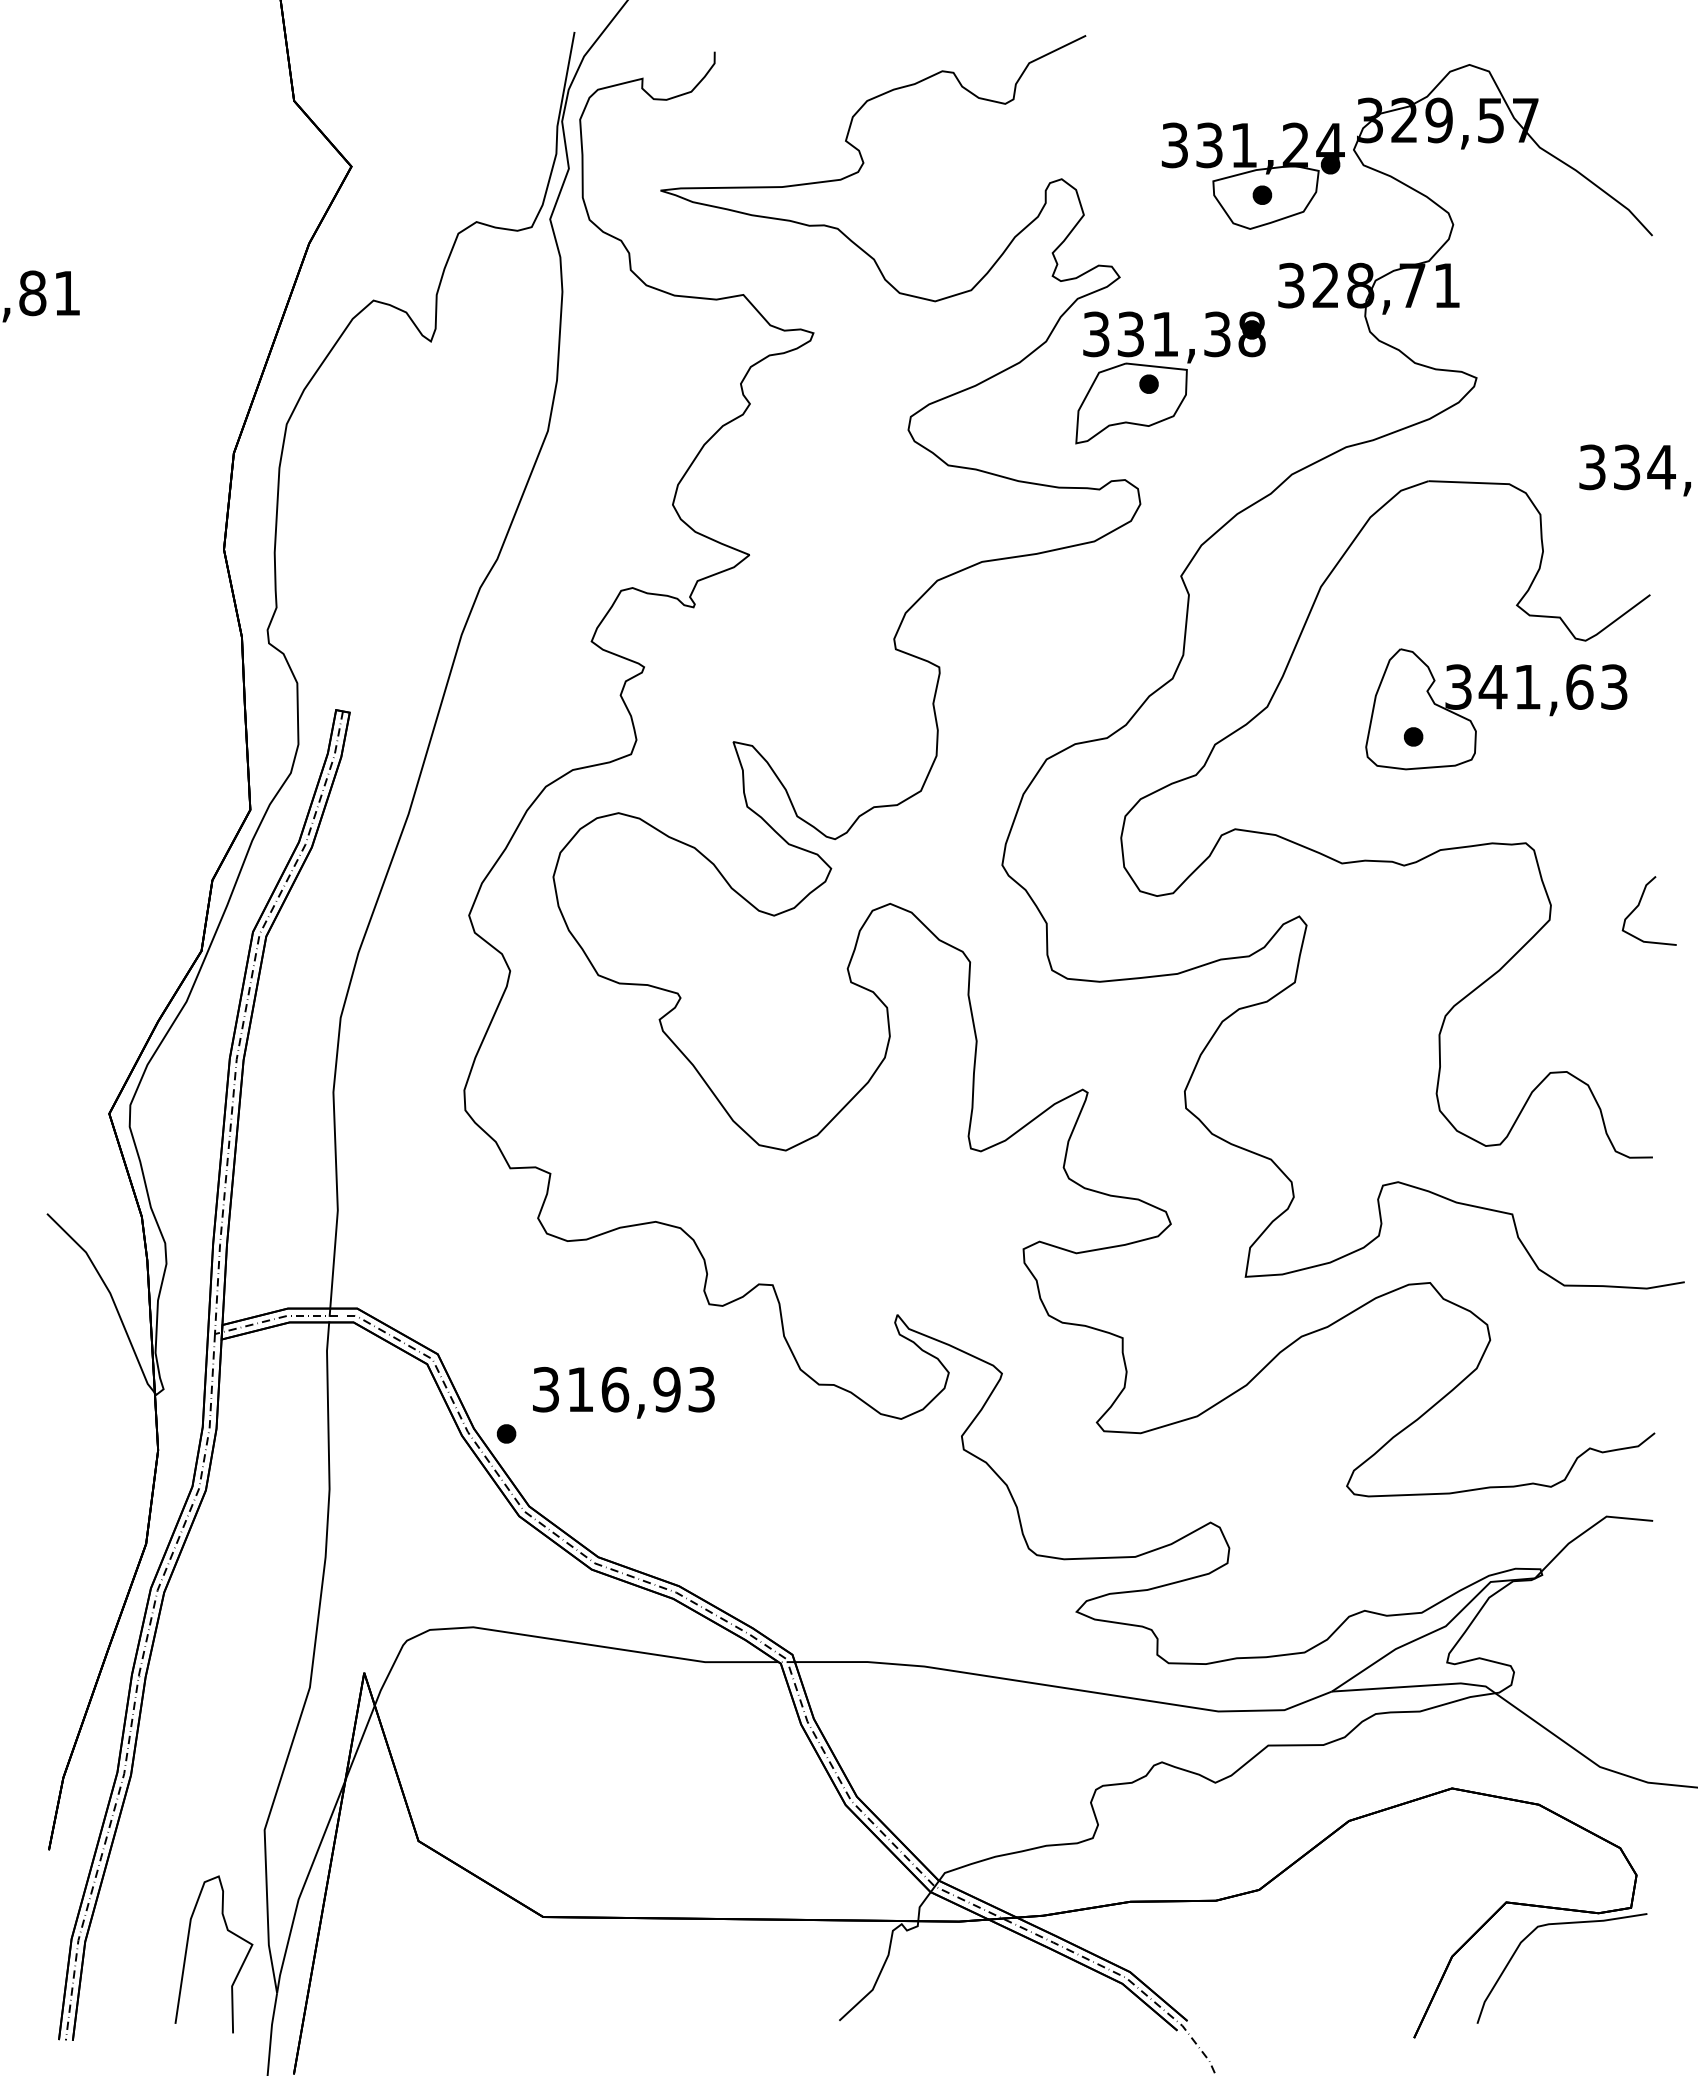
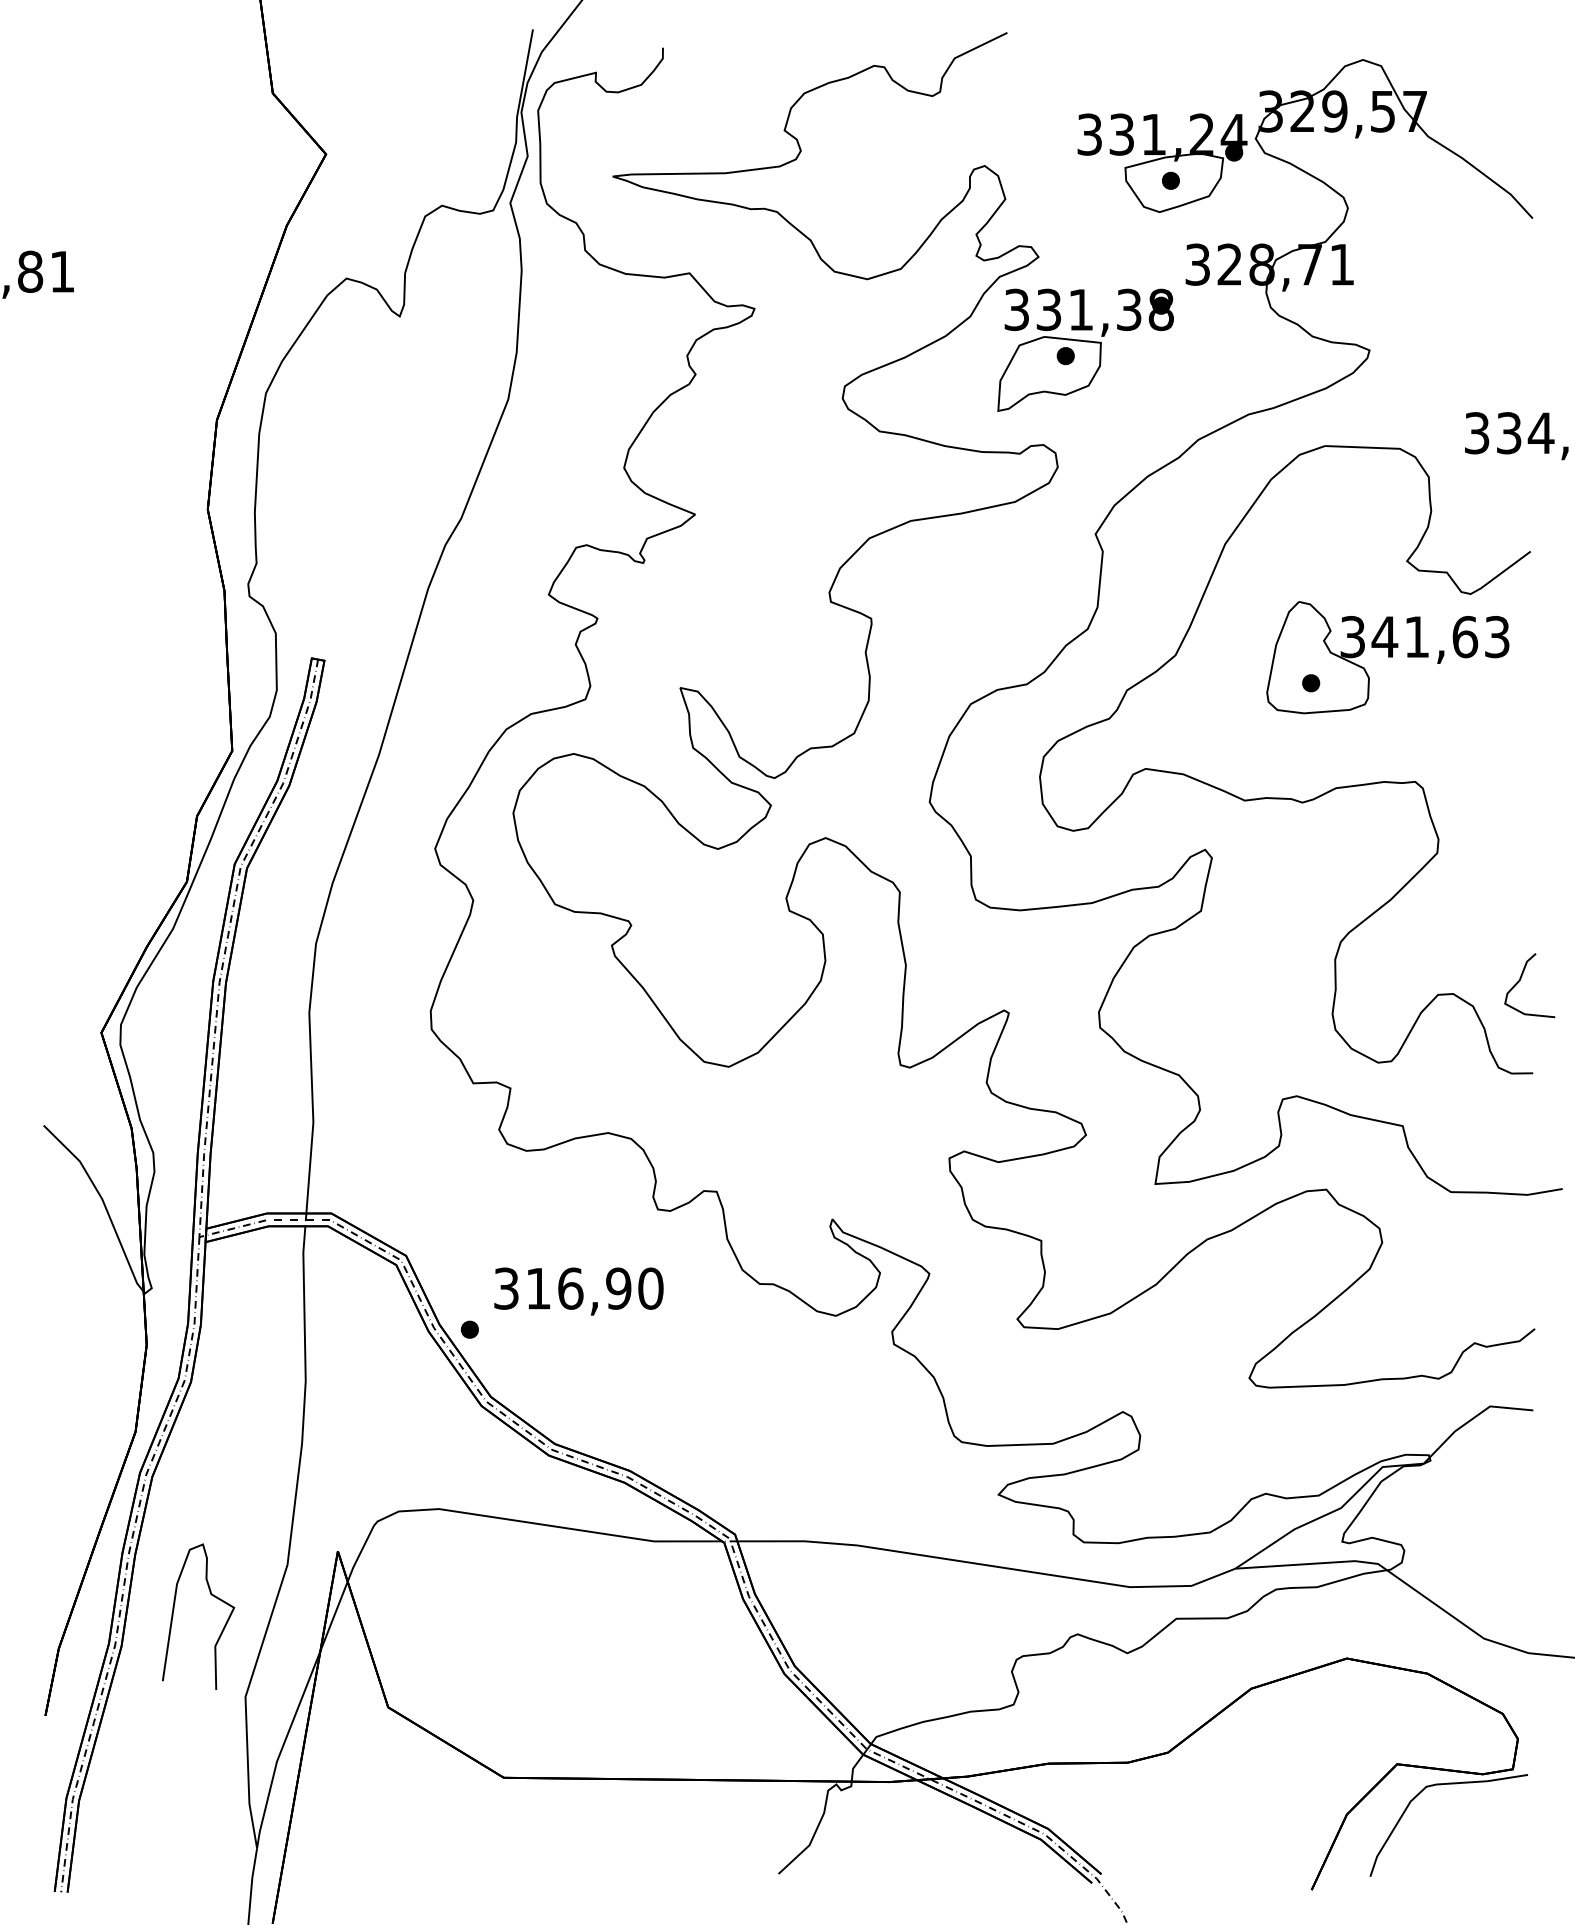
curve: (1639, 905) -> (1520, 980), moved
text: (701, 1389) -> (650, 1288), 316,93 -> 316,90
curve: (187, 1950) -> (173, 1613), moved

